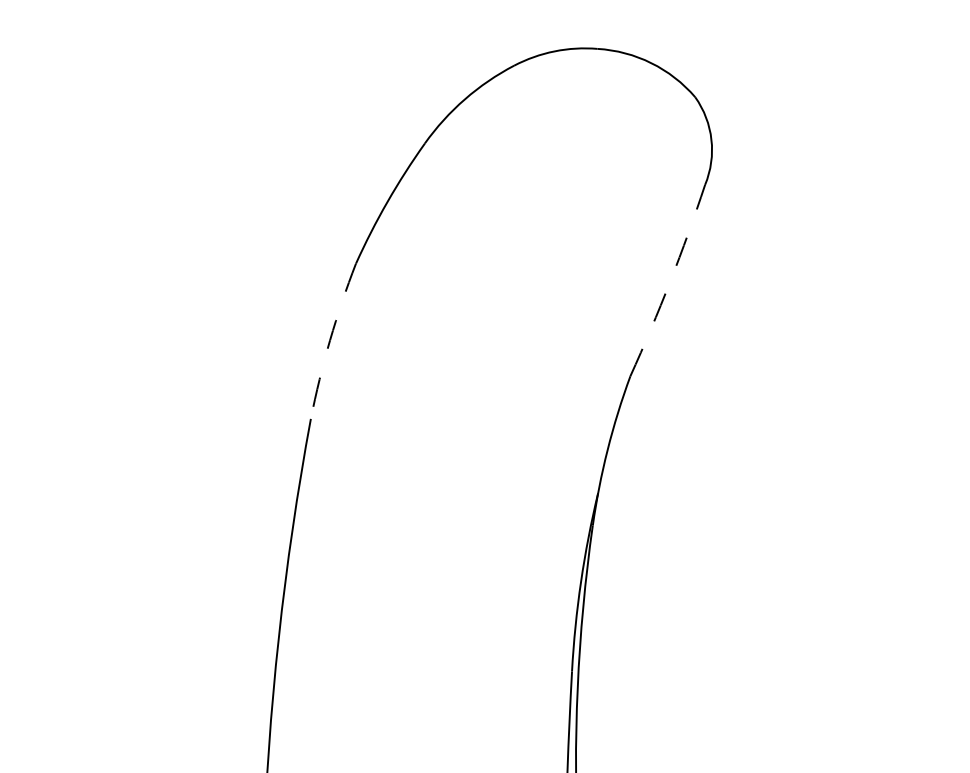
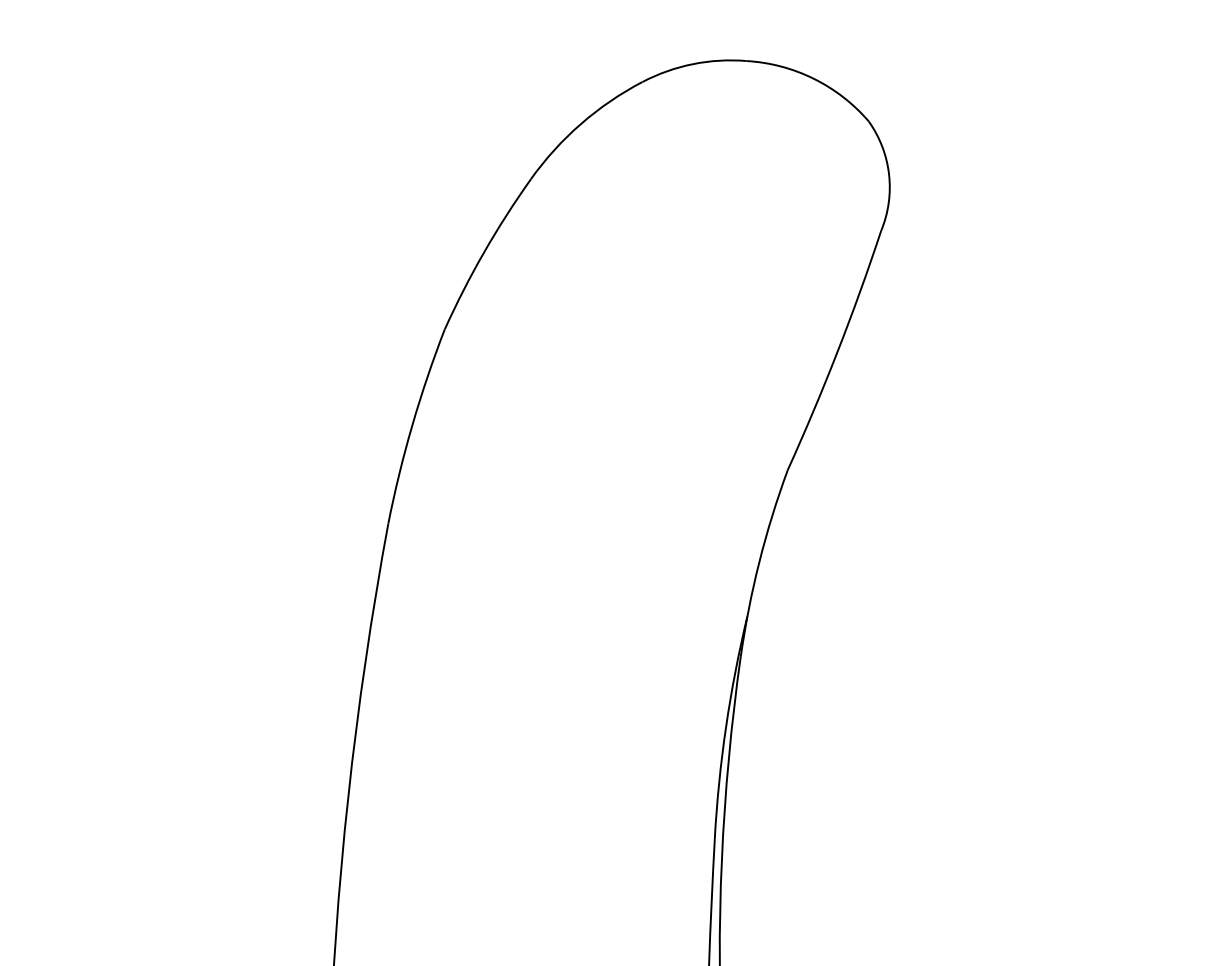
arc: (670, 281) -> (837, 351), dashed -> solid
arc: (330, 340) -> (412, 425), dashed -> solid

